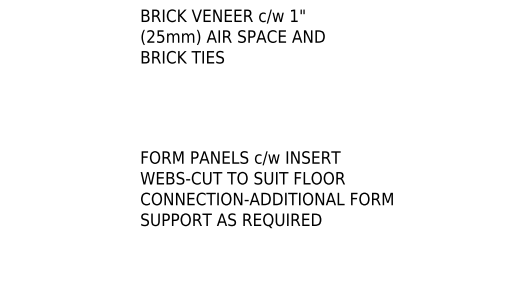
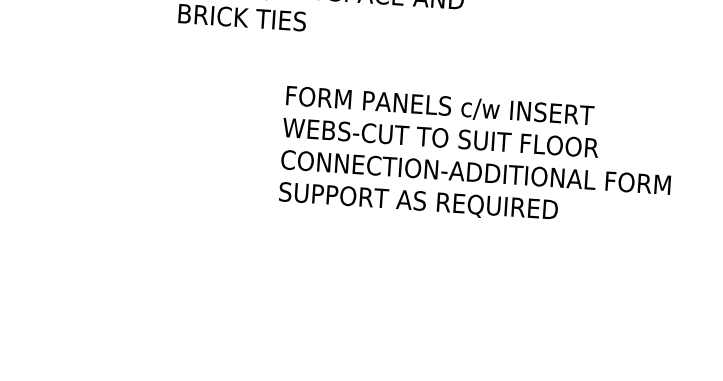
text: (266, 189) -> (476, 157), moved

